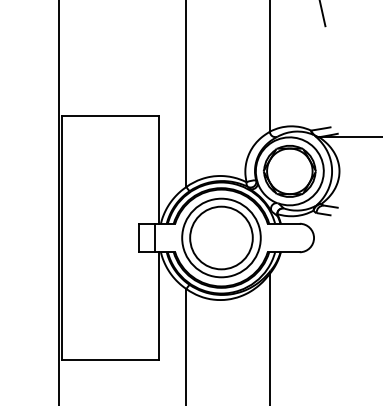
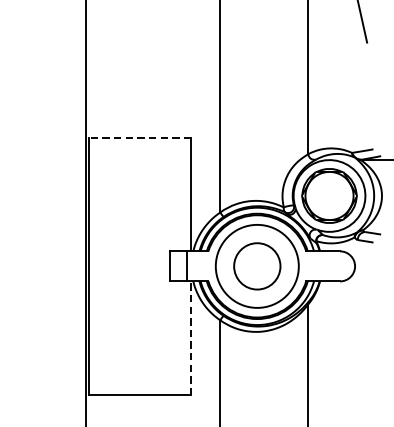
line: (109, 116) -> (139, 138), solid -> dashed
circle: (221, 237) -> (257, 265), size x0.7
line: (158, 306) -> (190, 338), solid -> dashed

